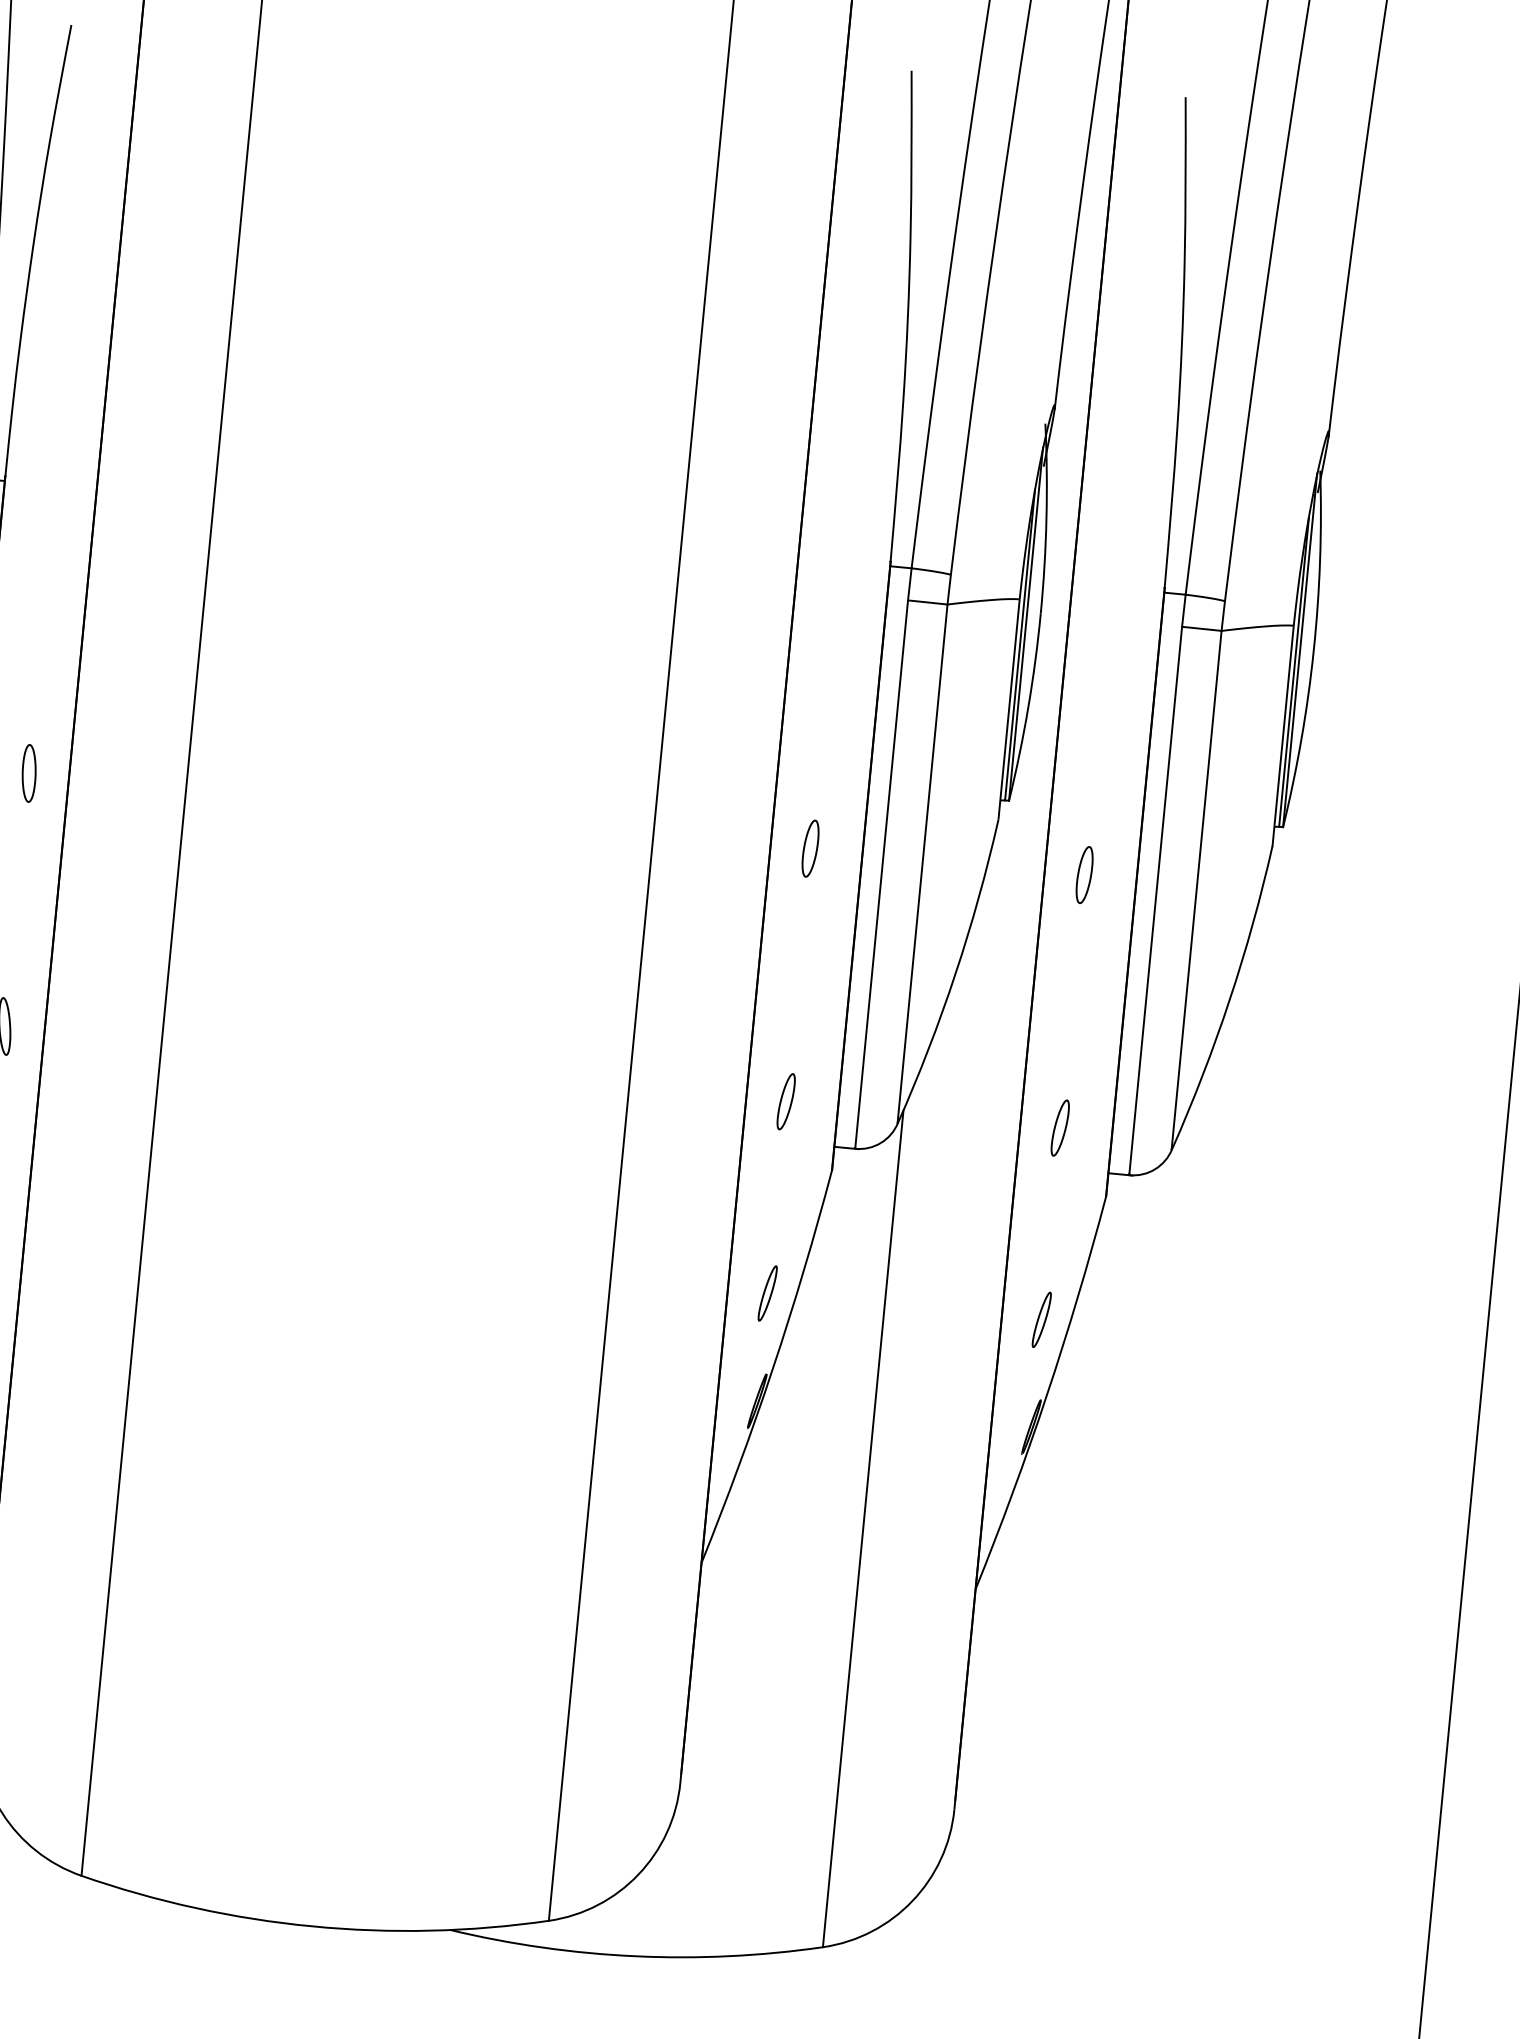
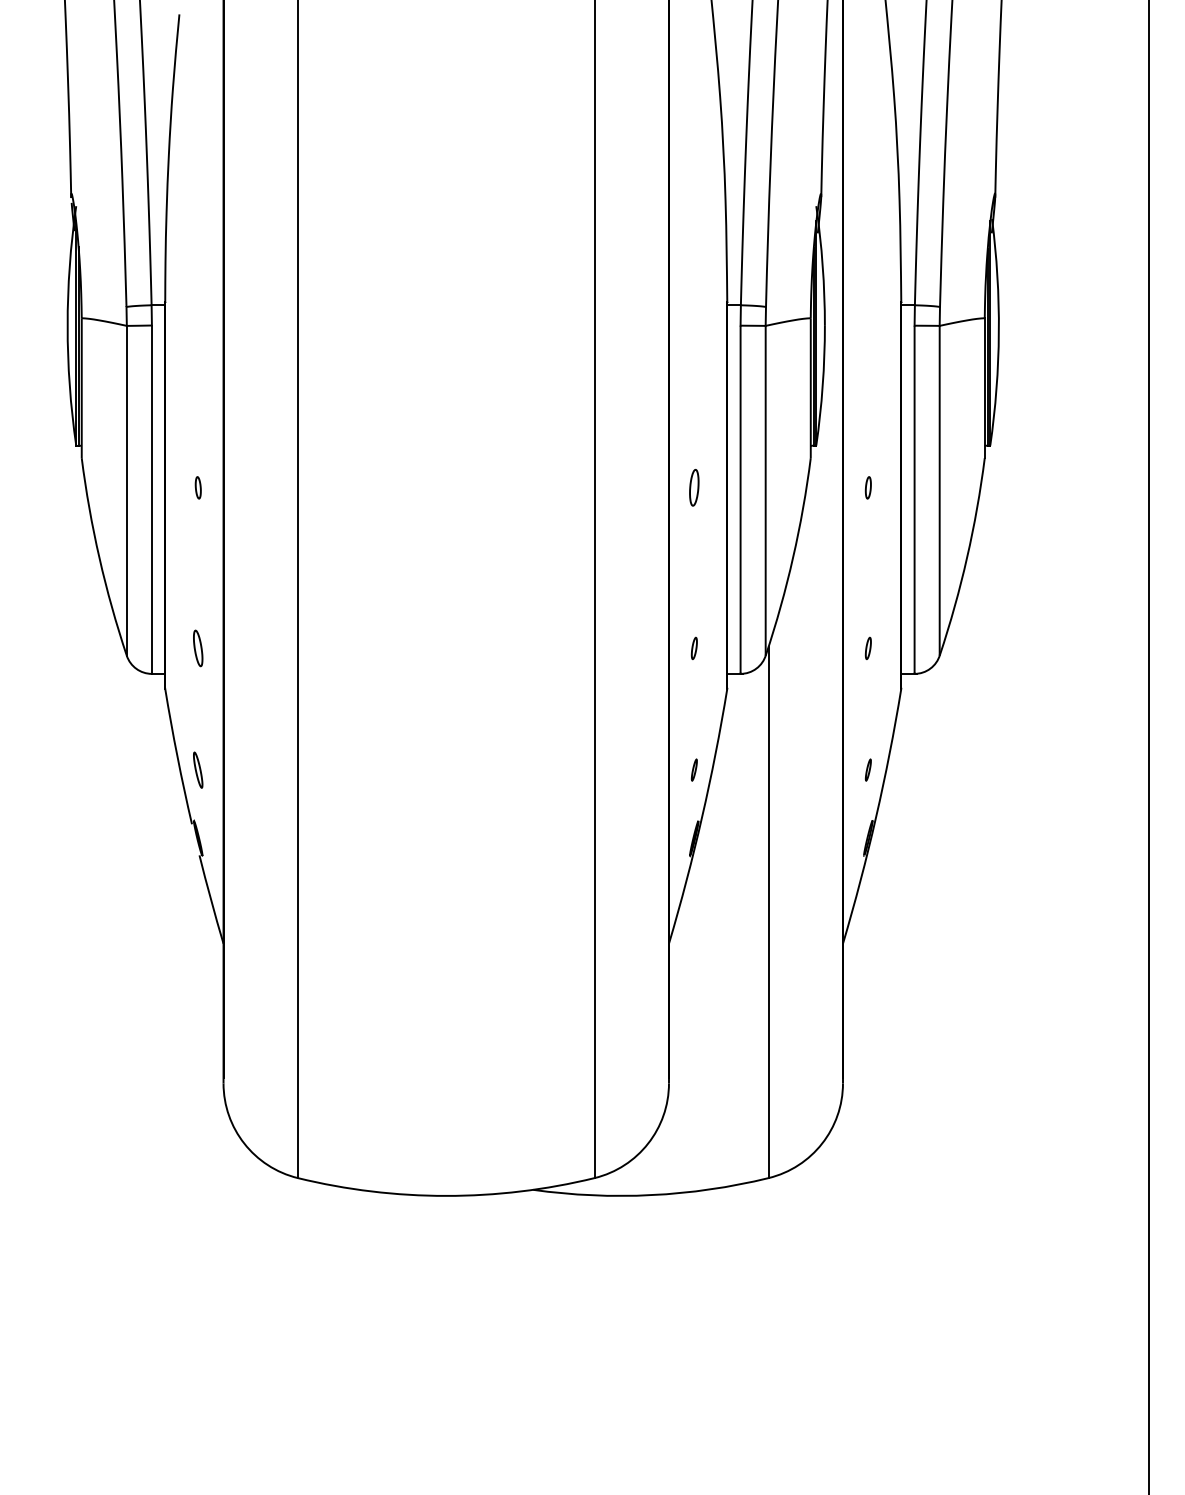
part: (29, 773) -> (198, 487), size x0.6
part: (1084, 874) -> (868, 487), size x0.6
part: (786, 1101) -> (694, 648), size x0.6
part: (1060, 1128) -> (868, 648), size x0.6
part: (768, 1292) -> (694, 769), size x0.6
part: (1042, 1318) -> (868, 769), size x0.6

